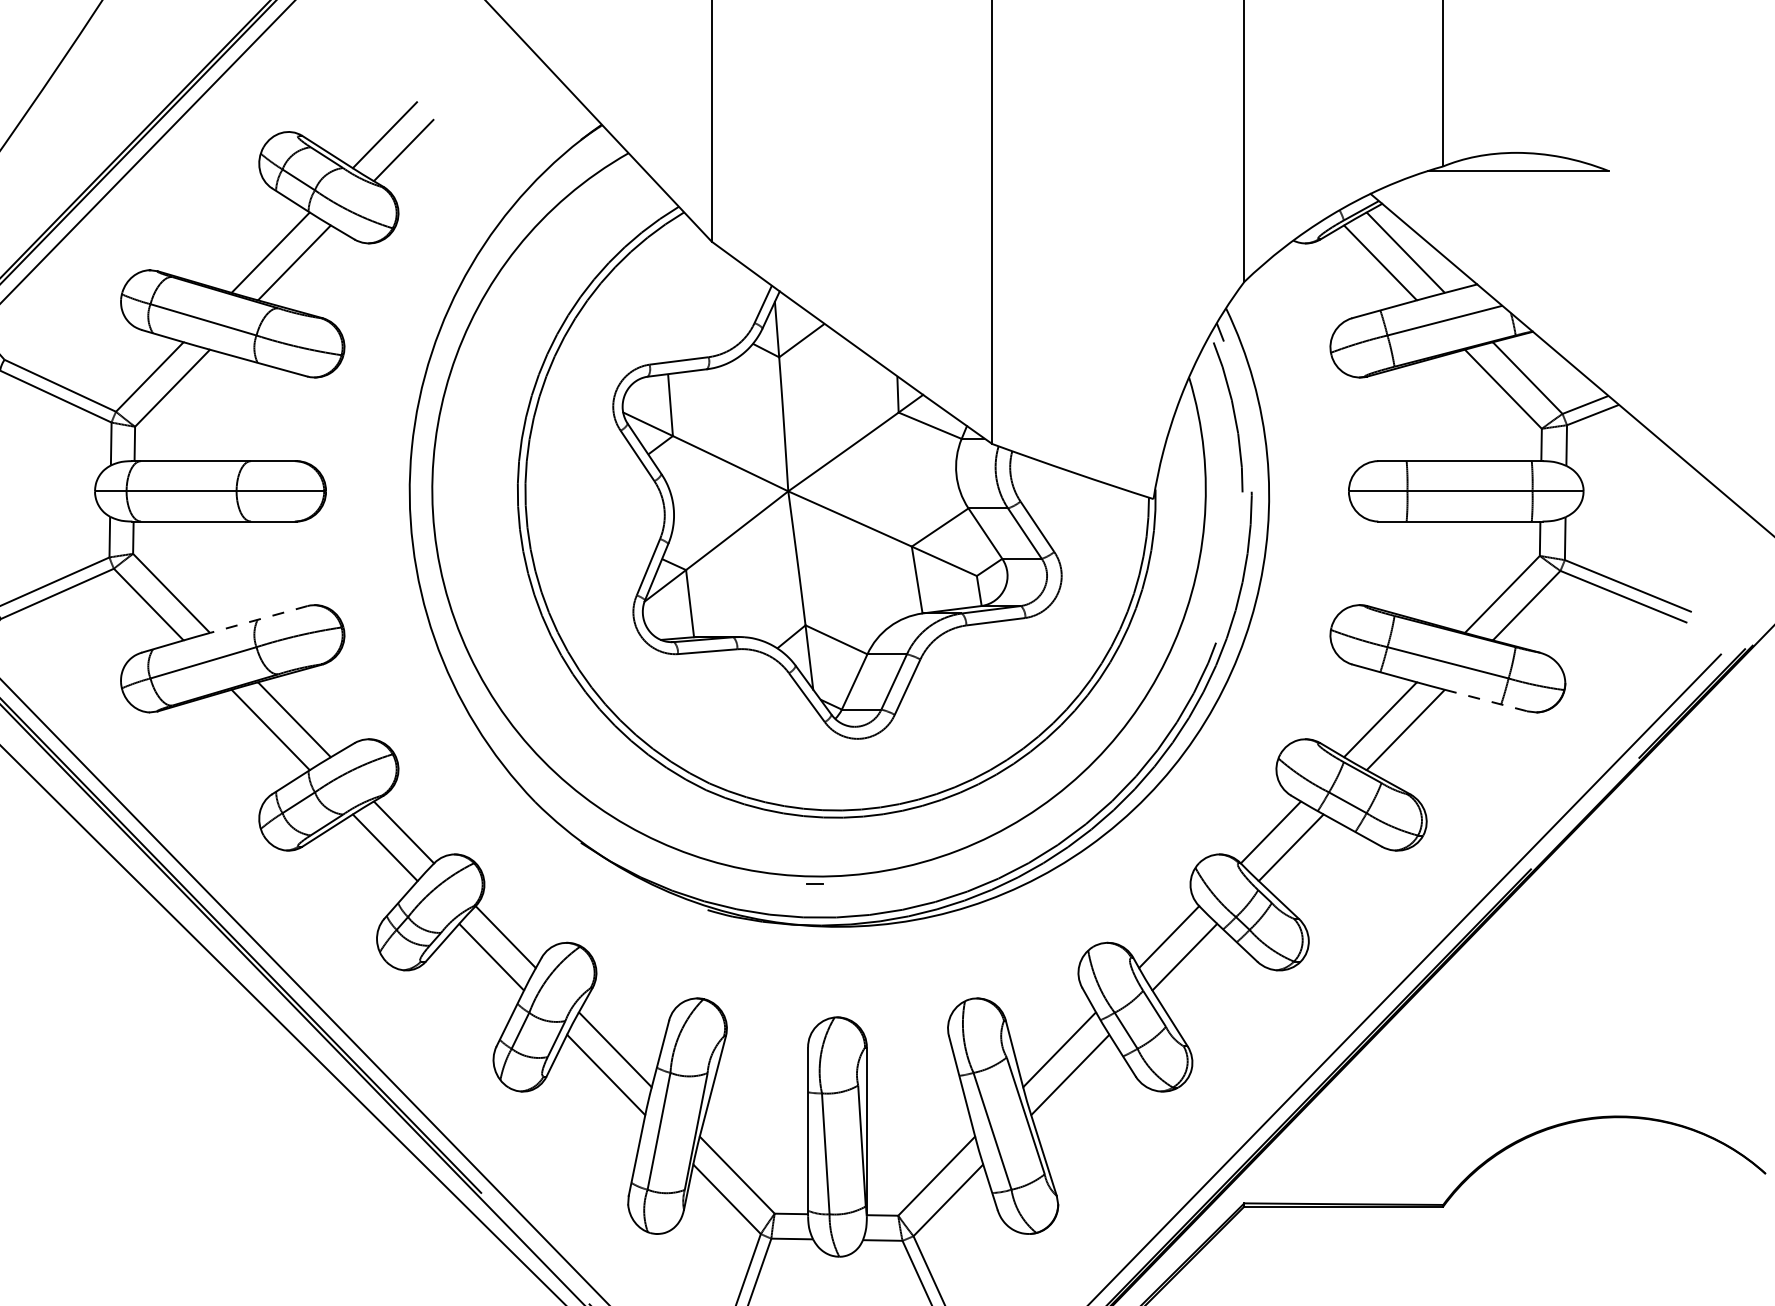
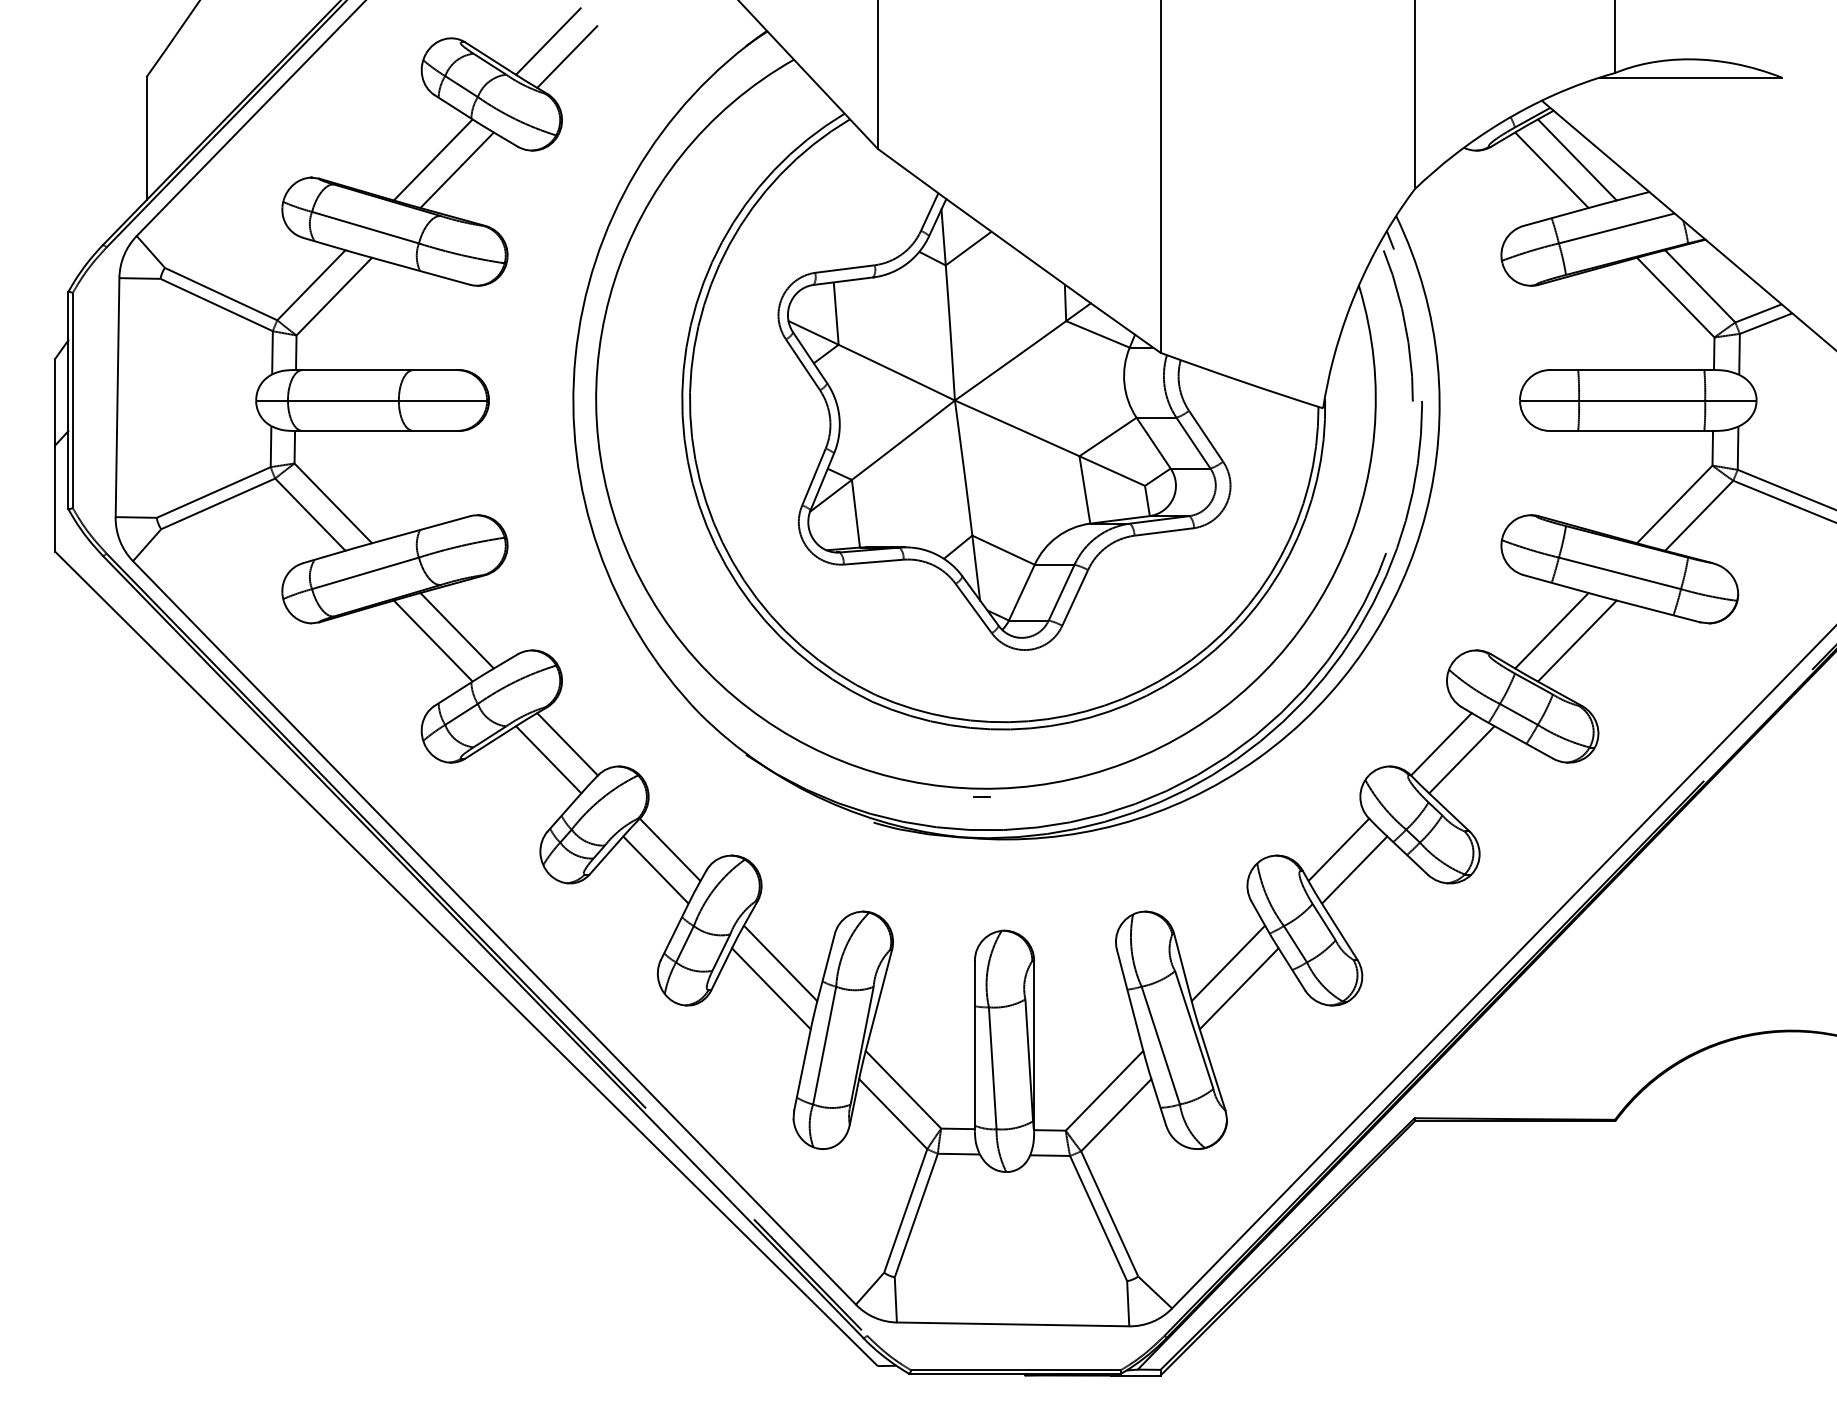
line: (259, 619) -> (421, 529), dashed -> solid
line: (1487, 700) -> (1659, 611), dashed -> solid

